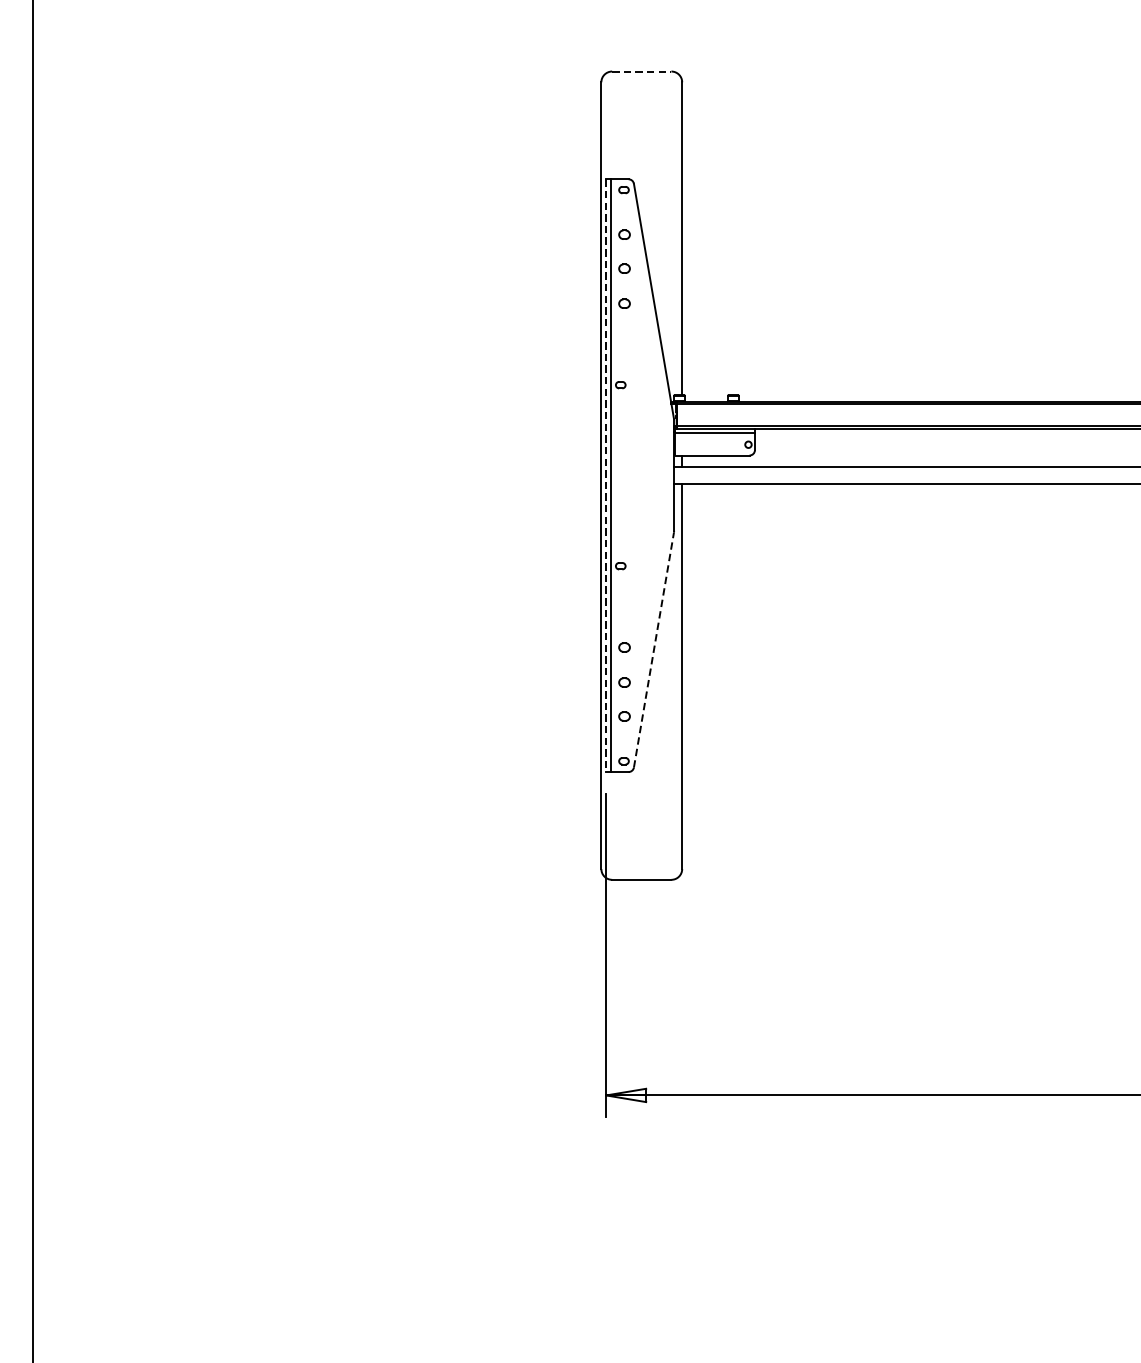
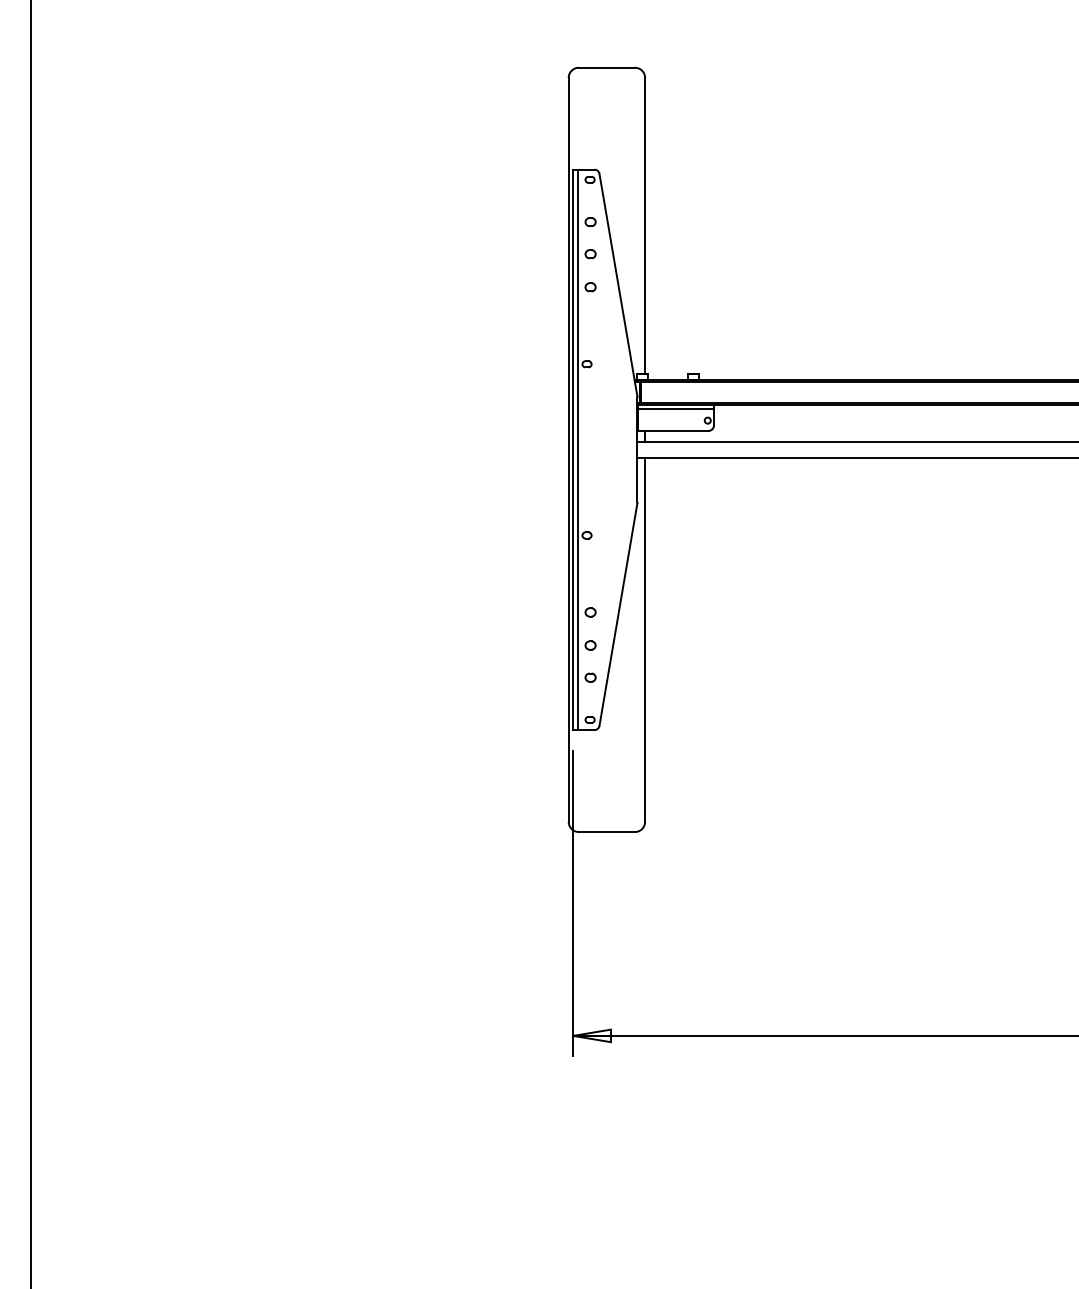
line: (642, 71) -> (607, 67), dashed -> solid
line: (606, 476) -> (573, 450), dashed -> solid
line: (654, 649) -> (618, 614), dashed -> solid

